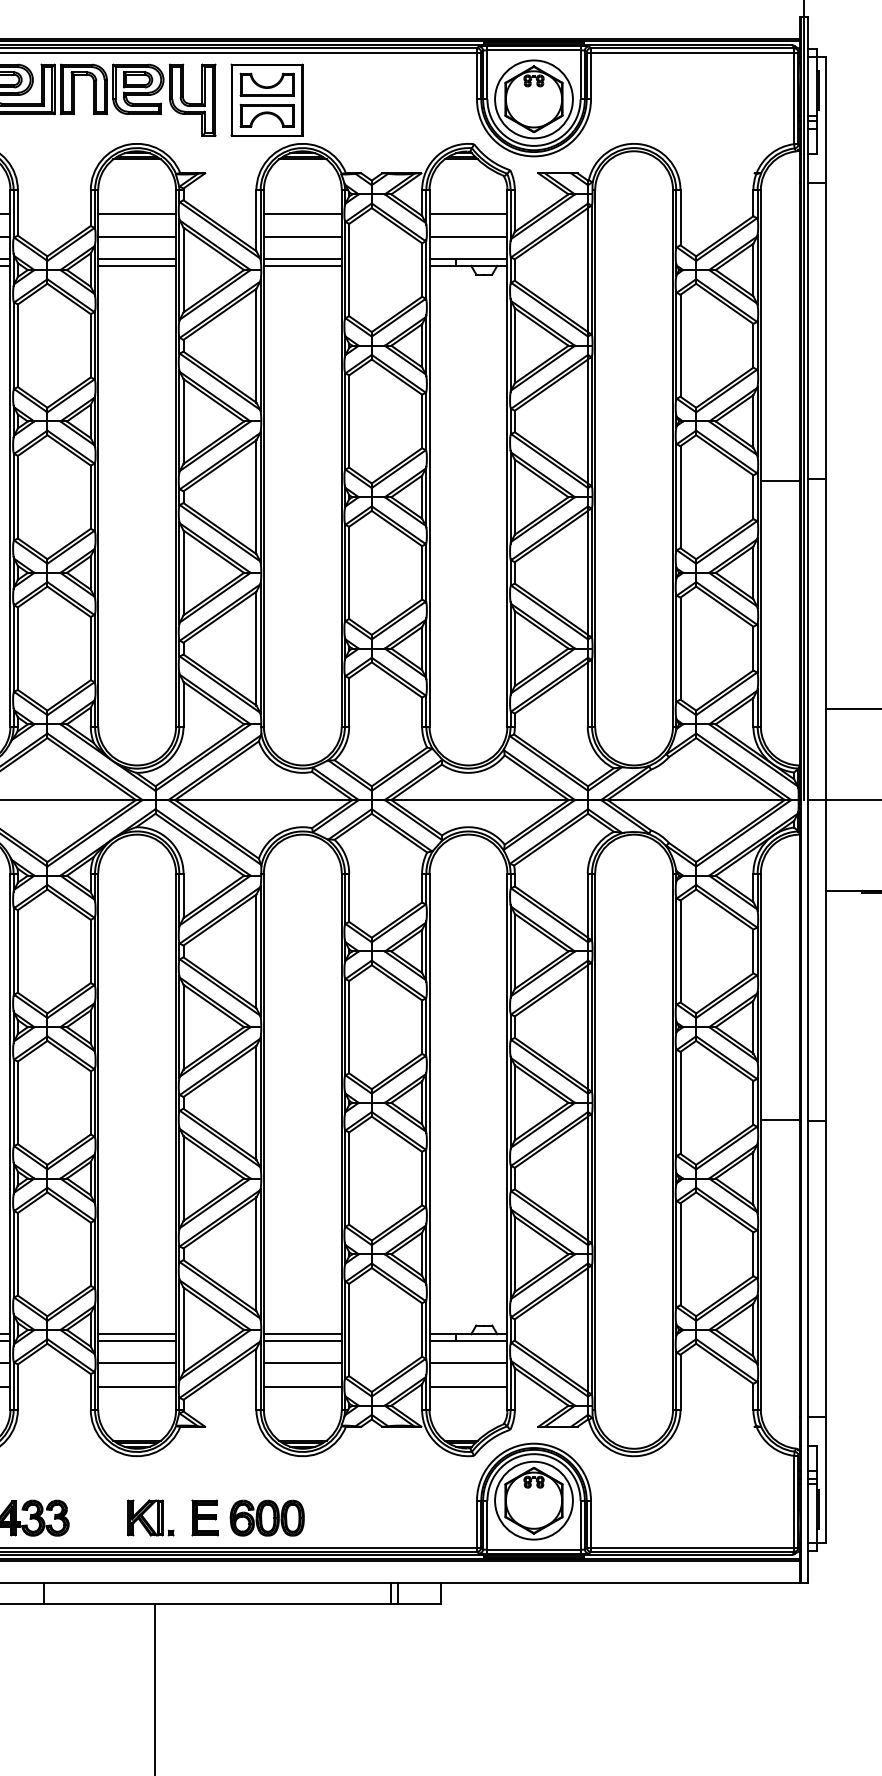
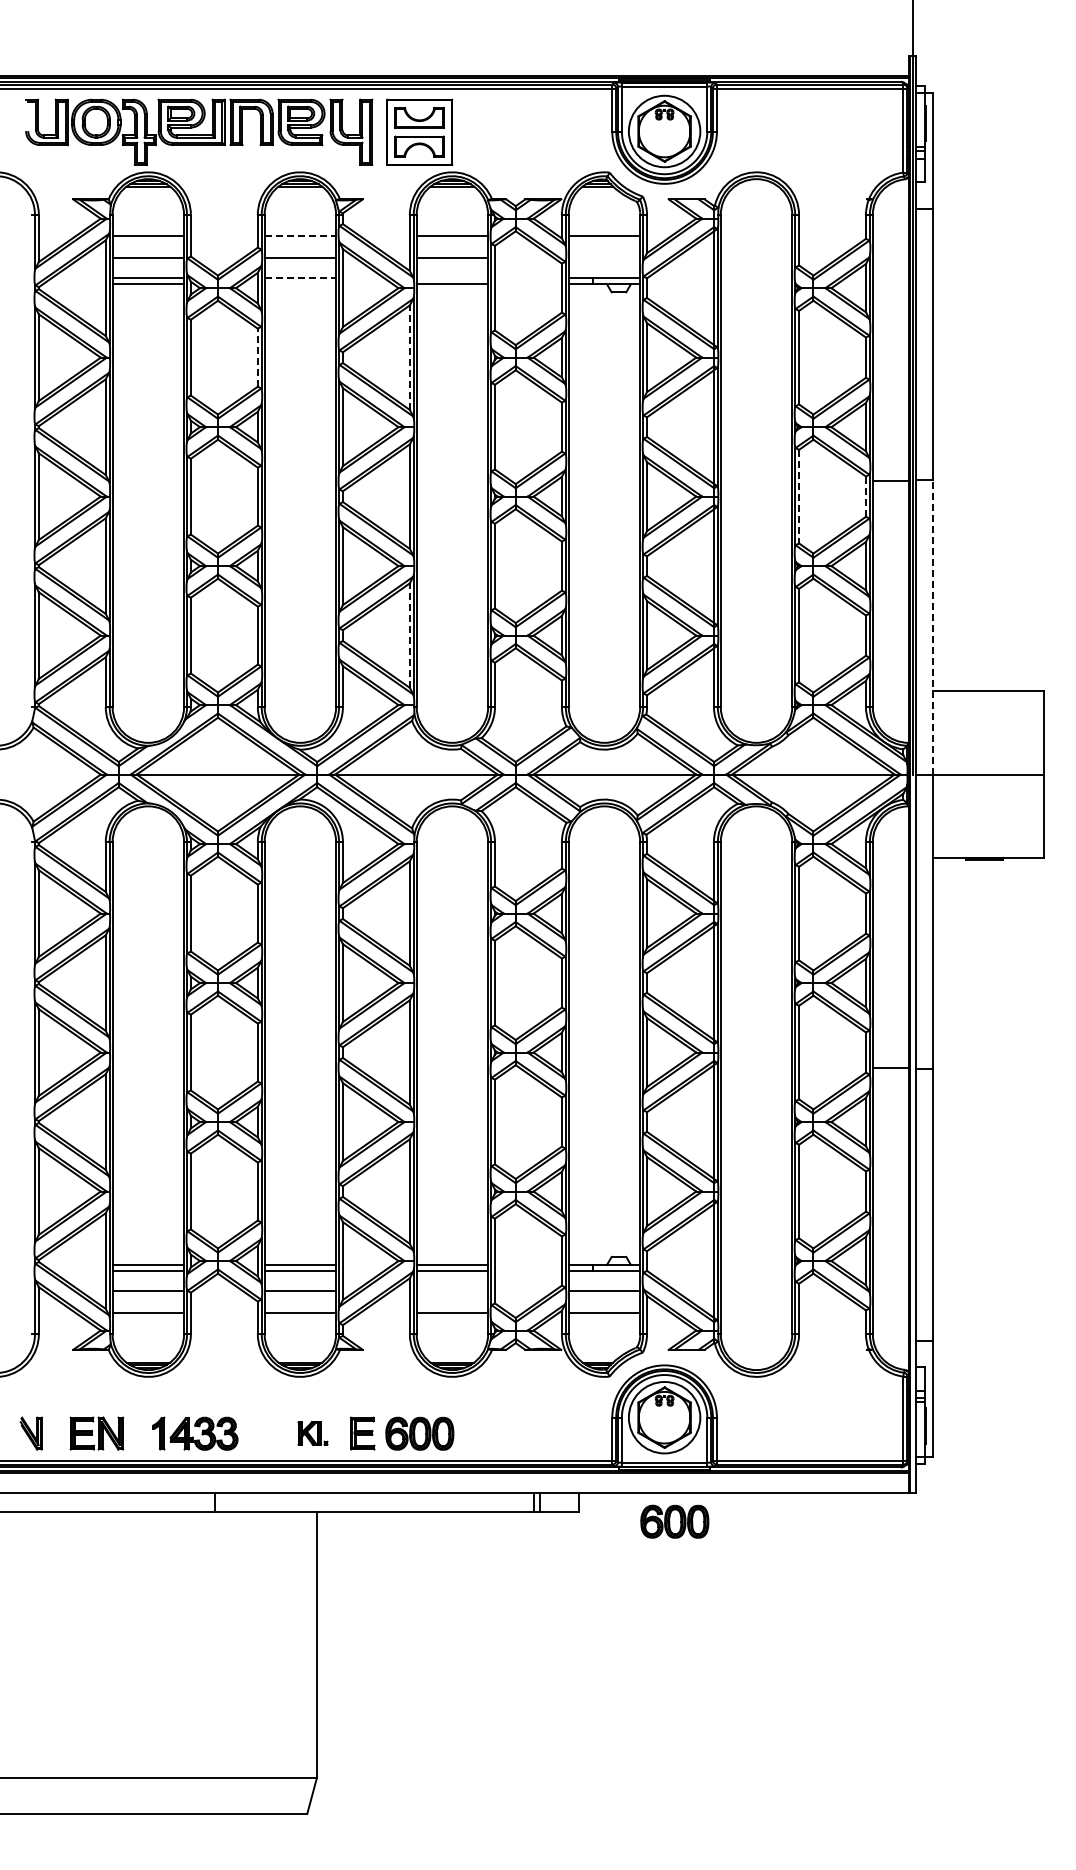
line: (137, 213) -> (300, 236), solid -> dashed
line: (468, 237) -> (604, 258), removed
line: (137, 259) -> (300, 278), solid -> dashed
line: (302, 259) -> (452, 278), removed
line: (137, 266) -> (300, 284), removed
line: (90, 345) -> (257, 357), solid -> dashed
line: (256, 345) -> (409, 357), solid -> dashed
line: (680, 497) -> (799, 496), solid -> dashed
line: (752, 497) -> (865, 496), solid -> dashed
line: (825, 638) -> (932, 626), solid -> dashed
line: (256, 648) -> (409, 635), solid -> dashed
line: (302, 1363) -> (452, 1291), removed
part: (150, 1517) -> (312, 1433), size x0.7
part: (544, 1613) -> (674, 1521), added

